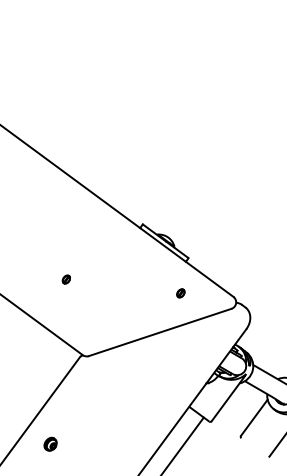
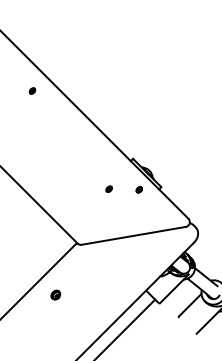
part: (65, 278) -> (108, 188), moved
part: (179, 293) -> (138, 189), moved
part: (50, 443) -> (55, 294), moved

